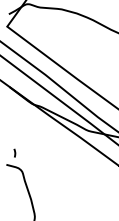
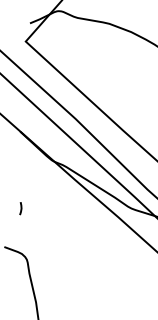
line: (14, 152) -> (20, 207), moved

